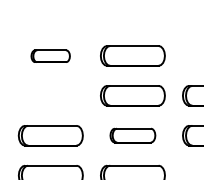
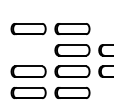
part: (50, 56) -> (28, 29), size x1.67
part: (132, 135) -> (72, 71), size x1.43

